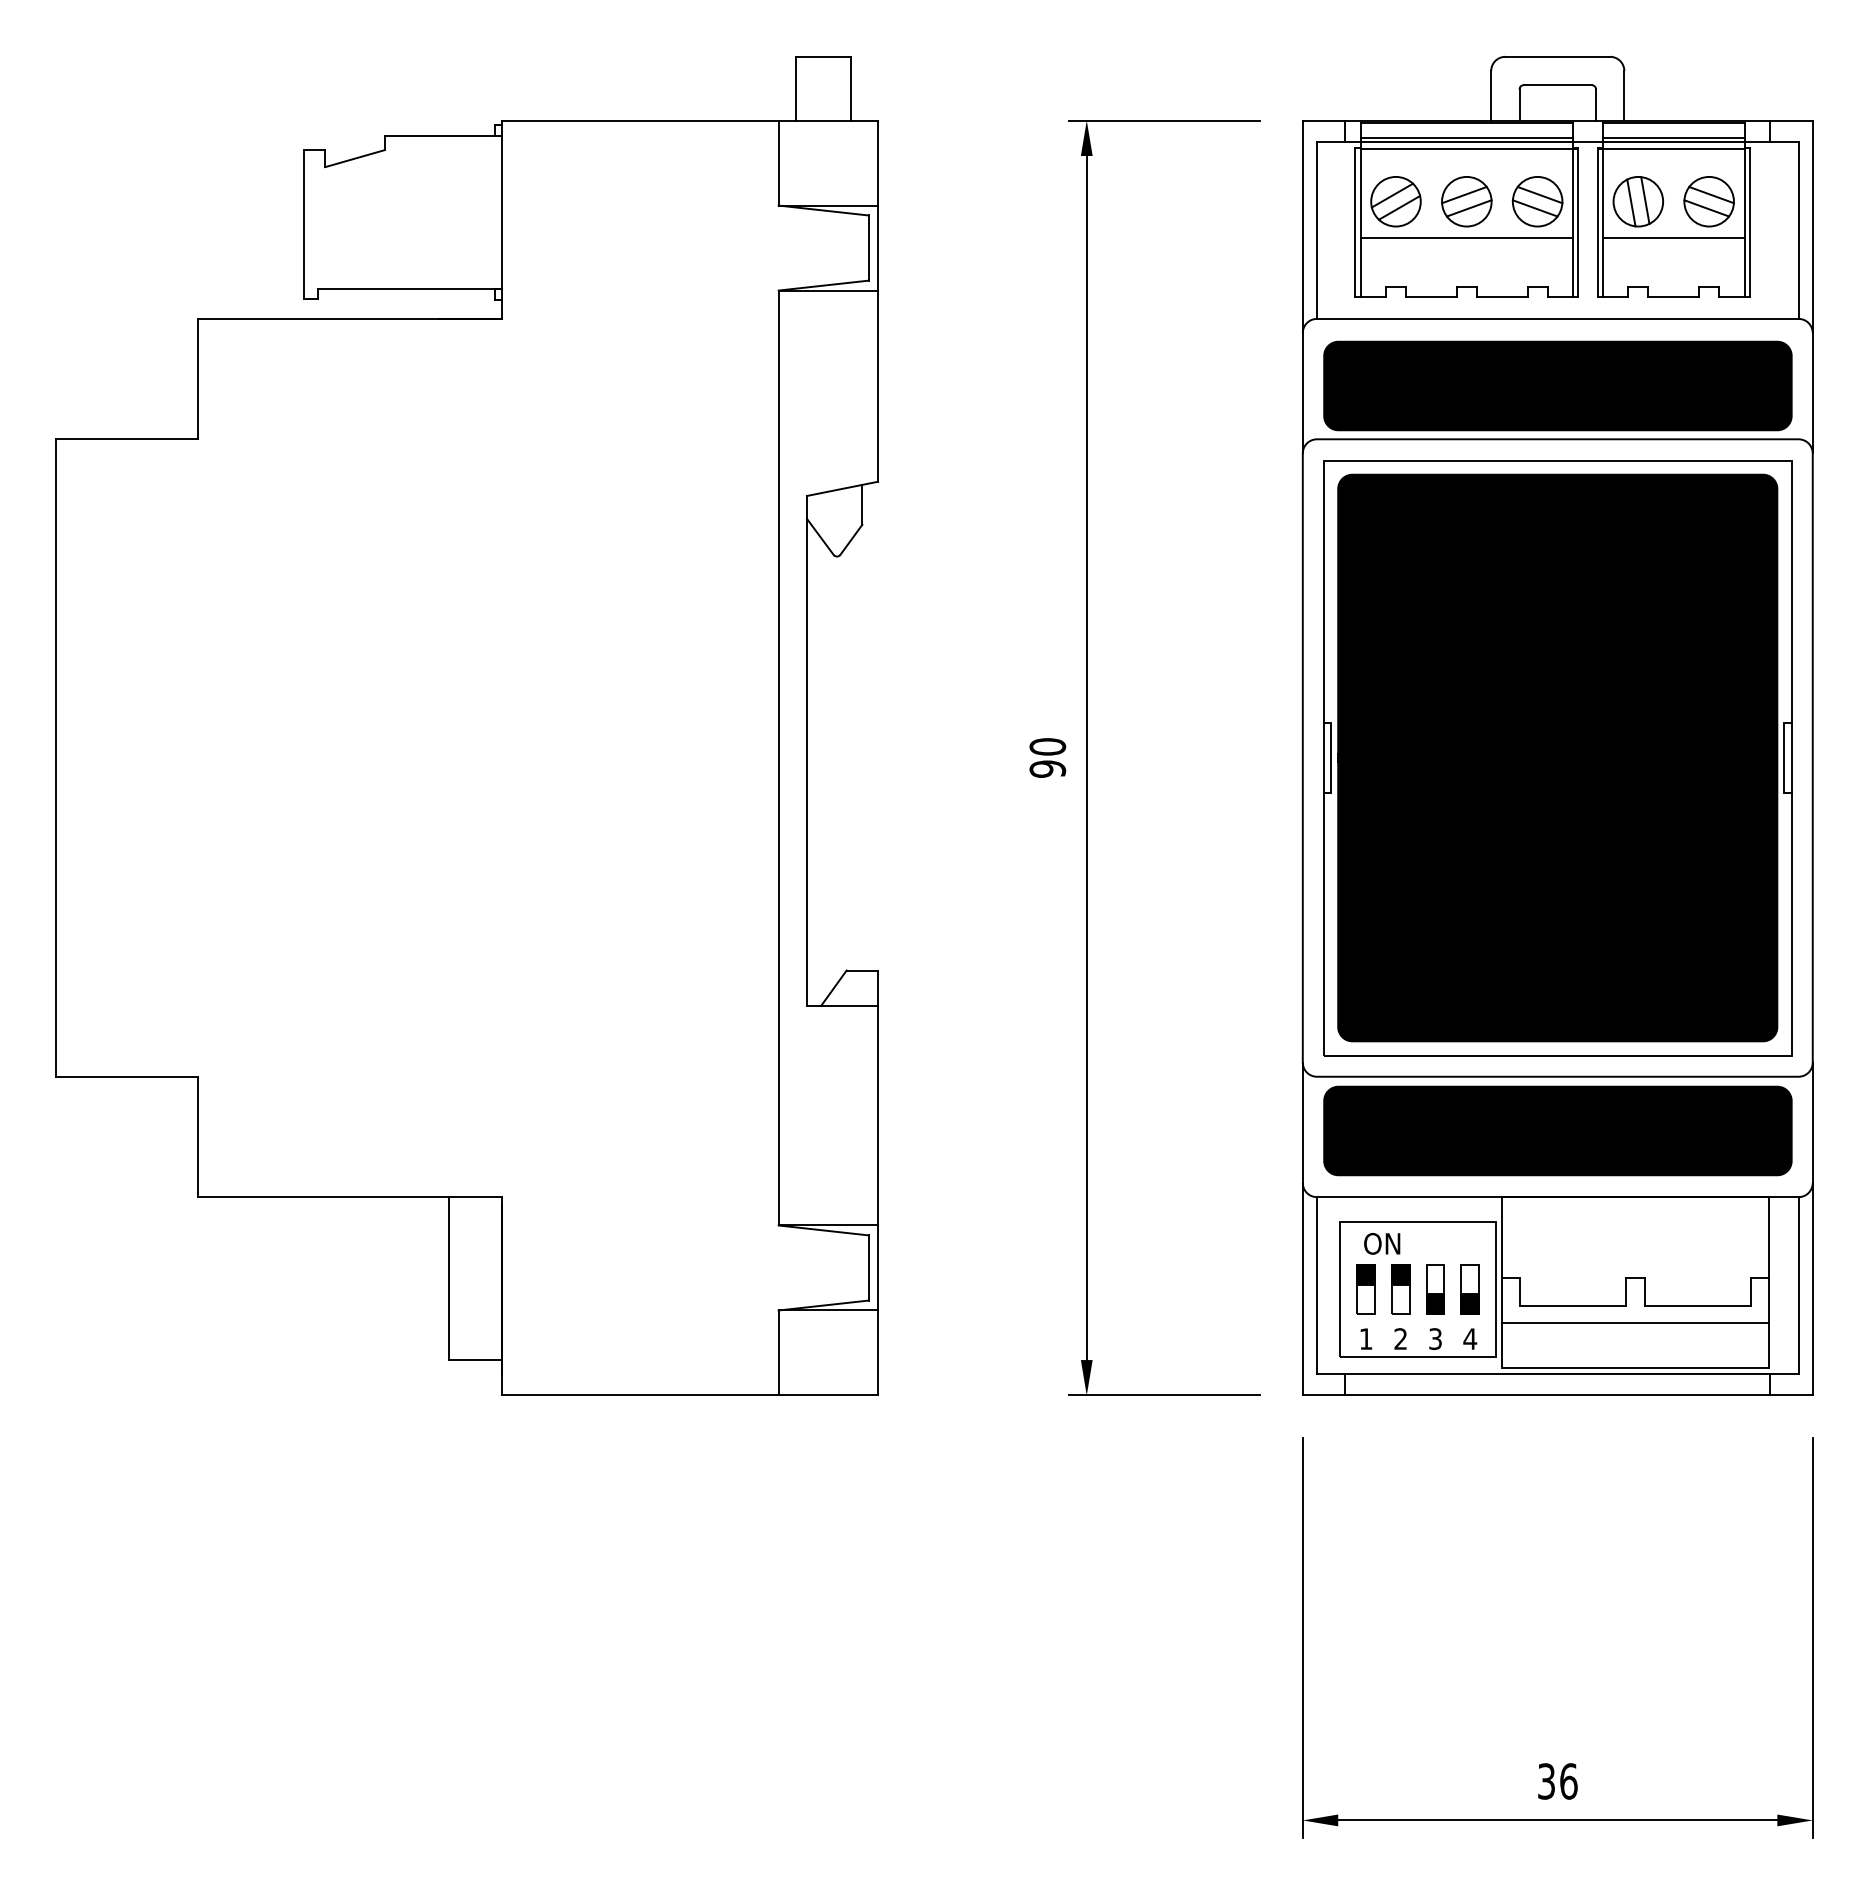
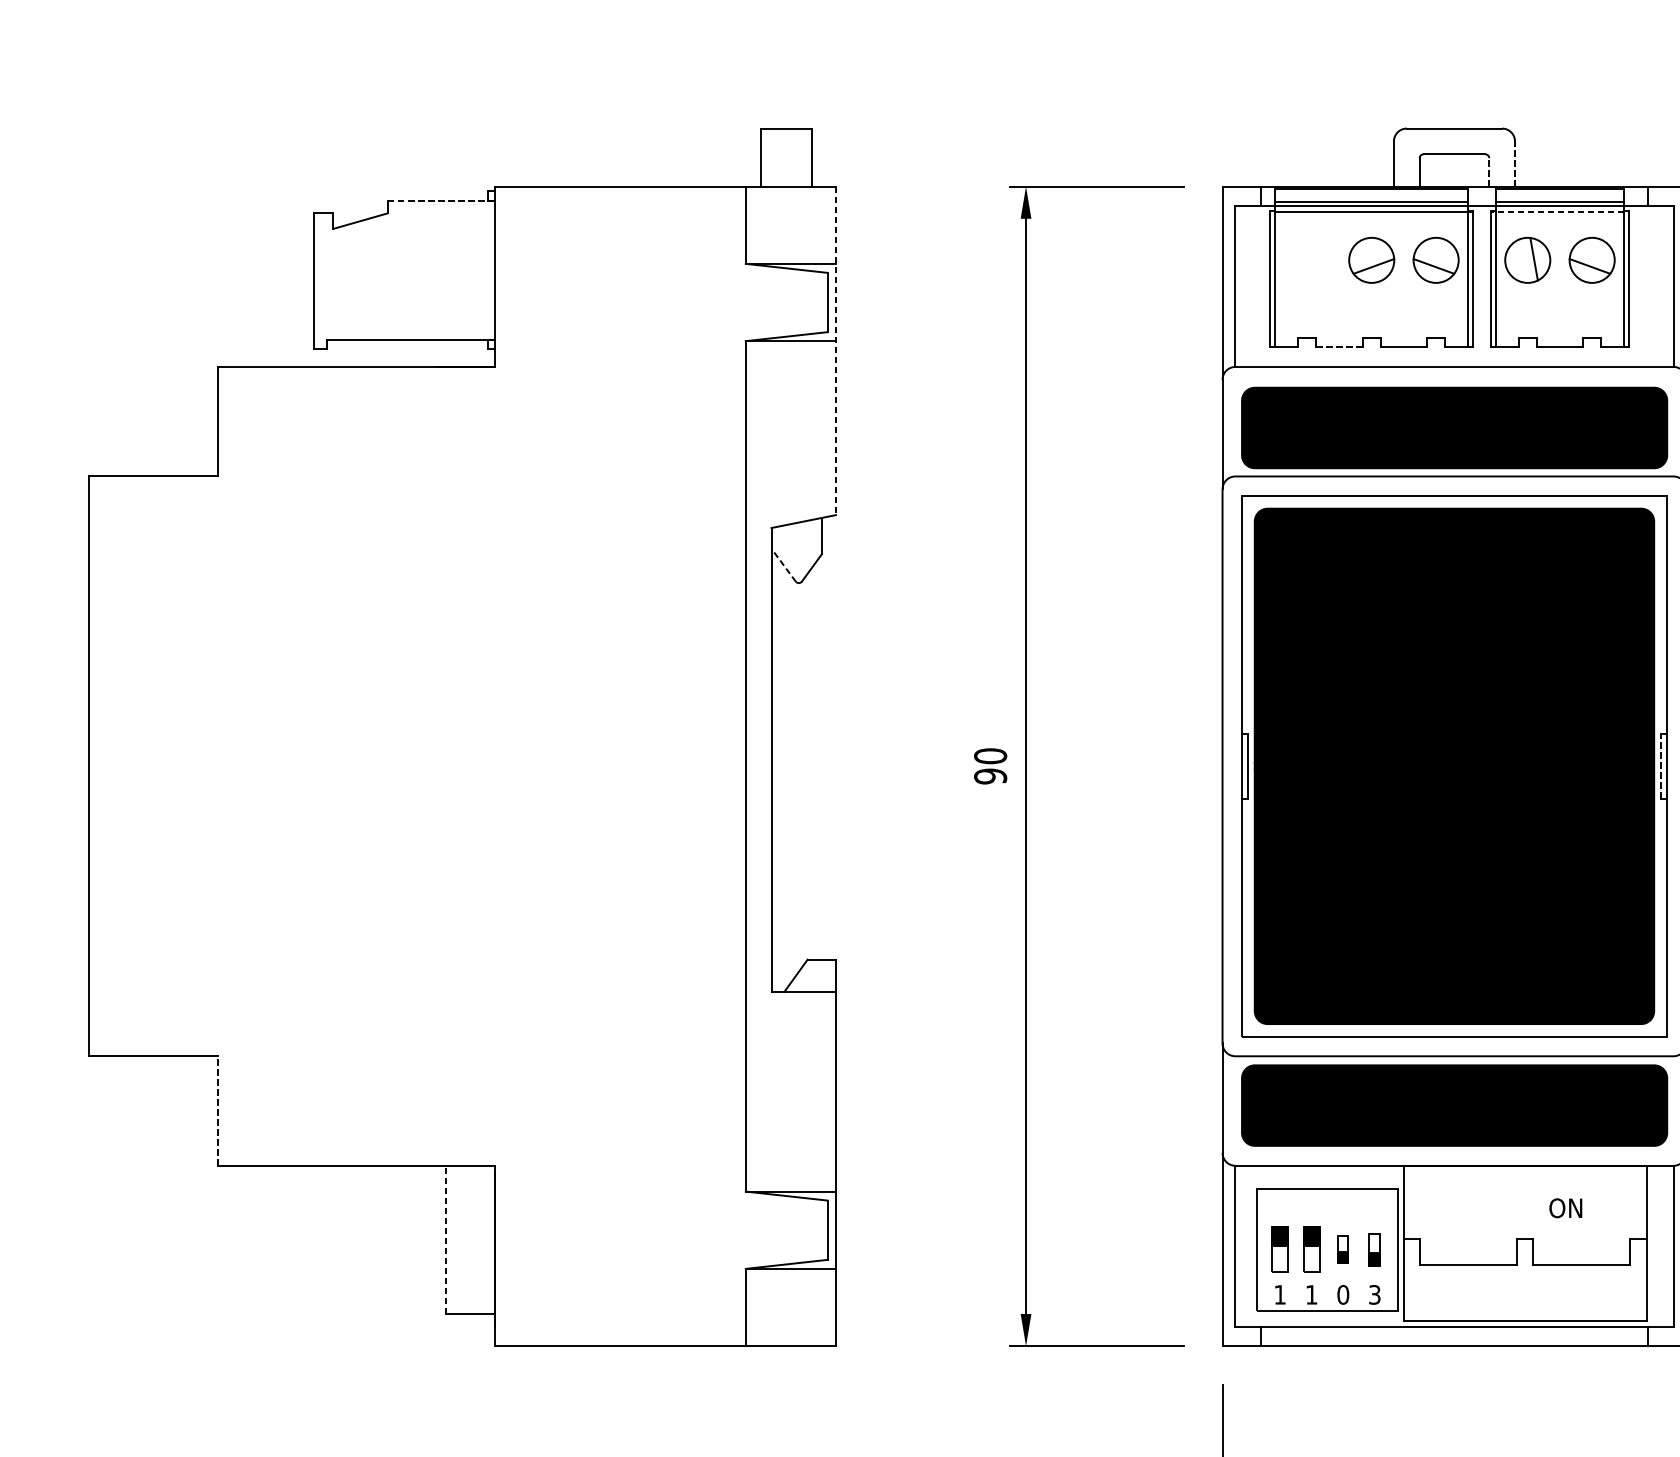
line: (1624, 95) -> (1515, 163), solid -> dashed
line: (1596, 105) -> (1489, 172), solid -> dashed
line: (443, 135) -> (440, 200), solid -> dashed
line: (1670, 148) -> (1557, 211), solid -> dashed
line: (1464, 194) -> (1369, 253), removed
line: (1539, 194) -> (1437, 253), removed
line: (1711, 194) -> (1594, 253), removed
part: (1395, 201) -> (1306, 260), removed
line: (1631, 202) -> (1521, 261), removed
line: (1466, 237) -> (1371, 292), removed
line: (1673, 237) -> (1559, 292), removed
line: (1431, 296) -> (1339, 346), solid -> dashed
line: (877, 301) -> (835, 351), solid -> dashed
line: (820, 536) -> (783, 564), solid -> dashed
line: (1784, 757) -> (1660, 765), solid -> dashed
line: (197, 1136) -> (217, 1110), solid -> dashed
text: (1382, 1243) -> (1566, 1207), moved
line: (448, 1278) -> (445, 1239), solid -> dashed
part: (1435, 1289) -> (1343, 1249), size x0.6
part: (1469, 1289) -> (1374, 1249), size x0.7
line: (1634, 1322) -> (1524, 1279), removed
text: (1400, 1338) -> (1311, 1294), 2 -> 1
text: (1435, 1339) -> (1343, 1295), 3 -> 0
text: (1470, 1339) -> (1375, 1295), 4 -> 3

